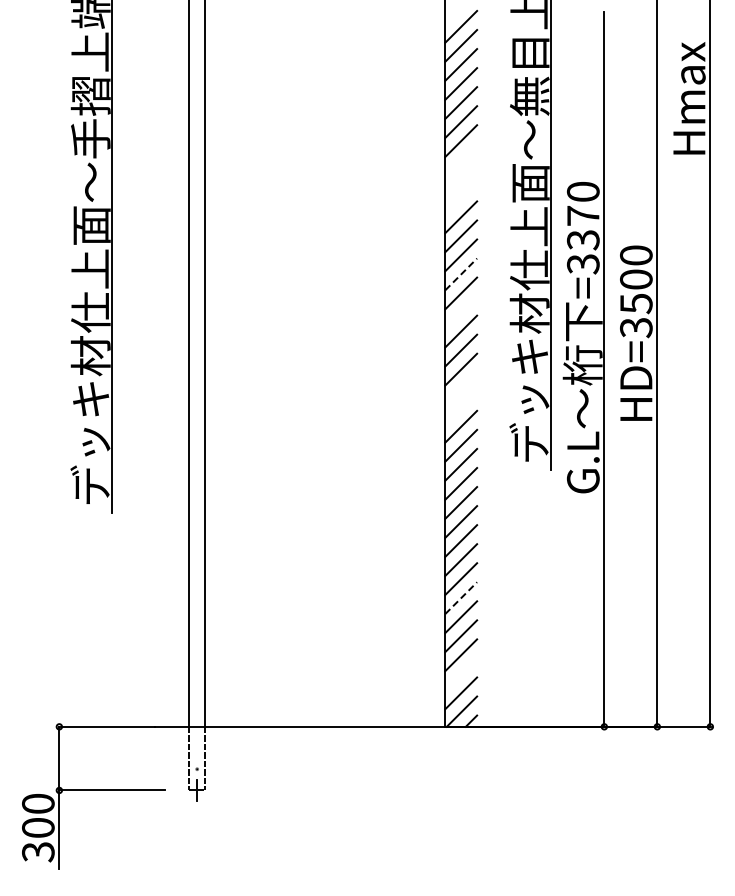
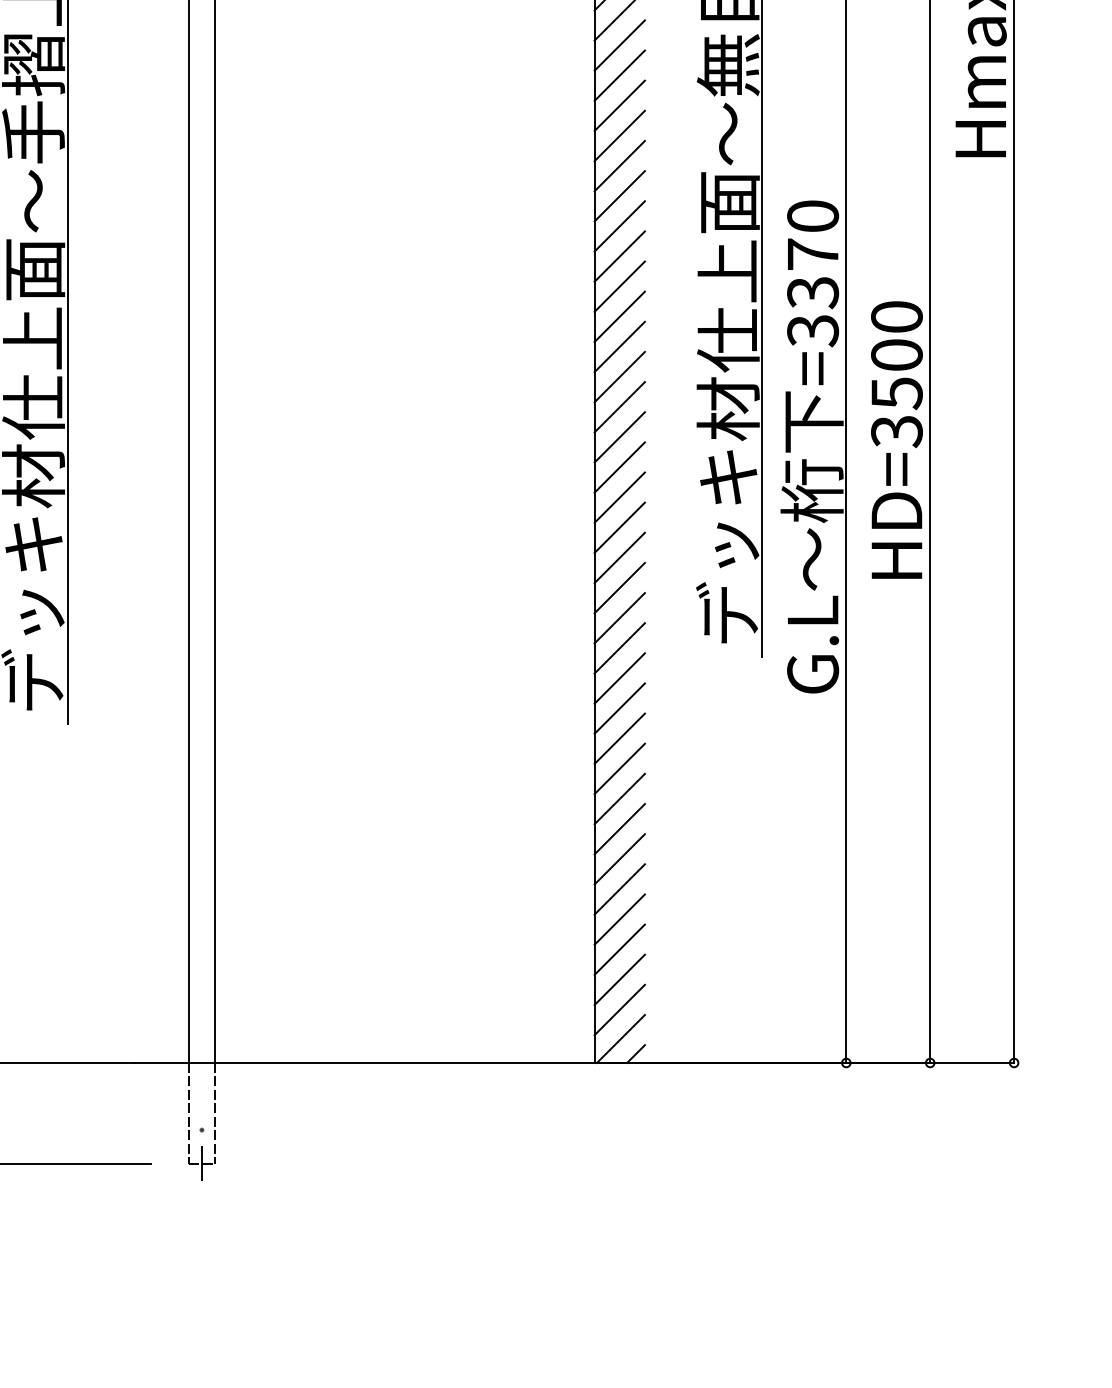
line: (461, 160) -> (620, 166), added
line: (461, 179) -> (620, 196), added
line: (461, 198) -> (620, 226), added
line: (461, 274) -> (620, 347), dashed -> solid
line: (461, 312) -> (620, 407), added
line: (461, 388) -> (620, 527), added
line: (461, 407) -> (620, 557), added
line: (461, 597) -> (620, 858), dashed -> solid
line: (461, 674) -> (620, 980), added

